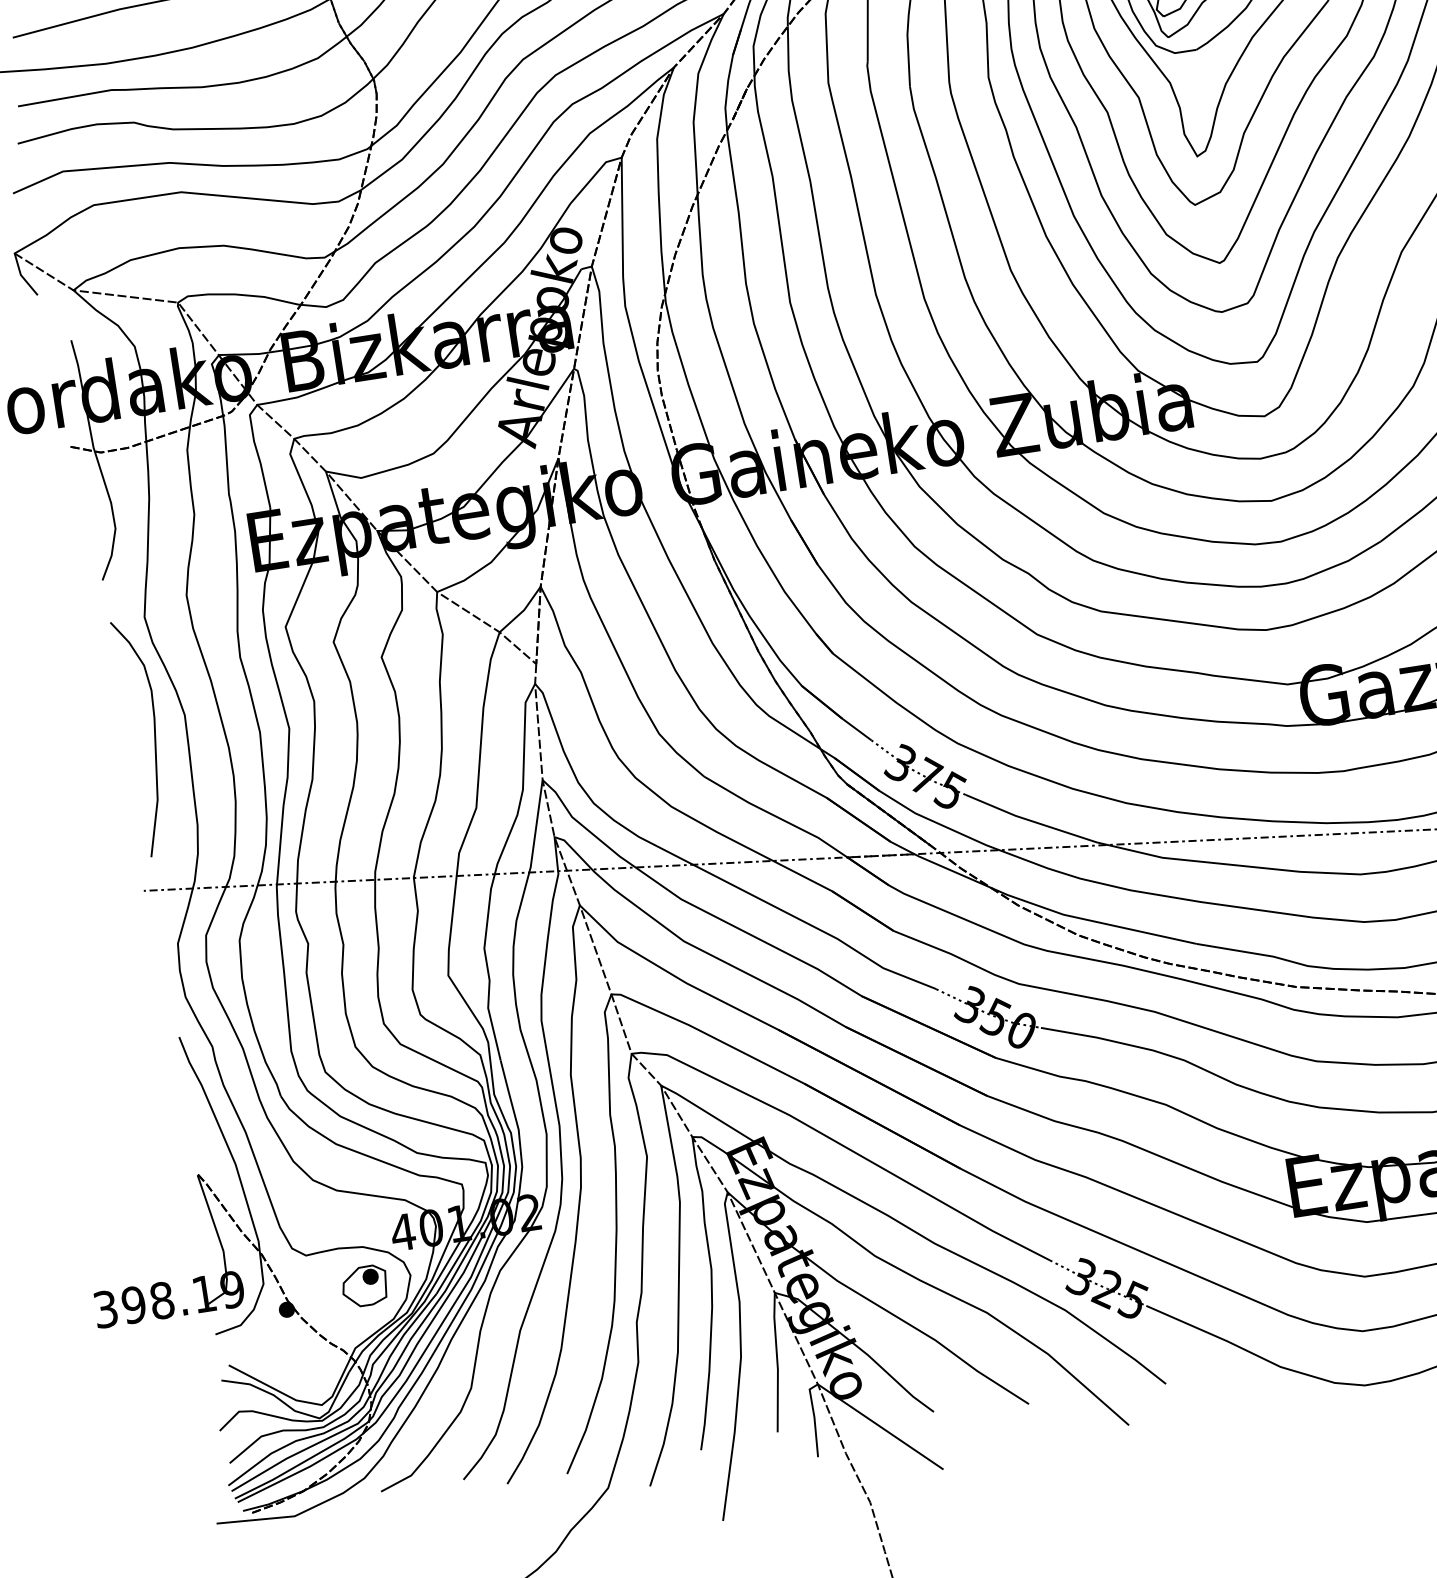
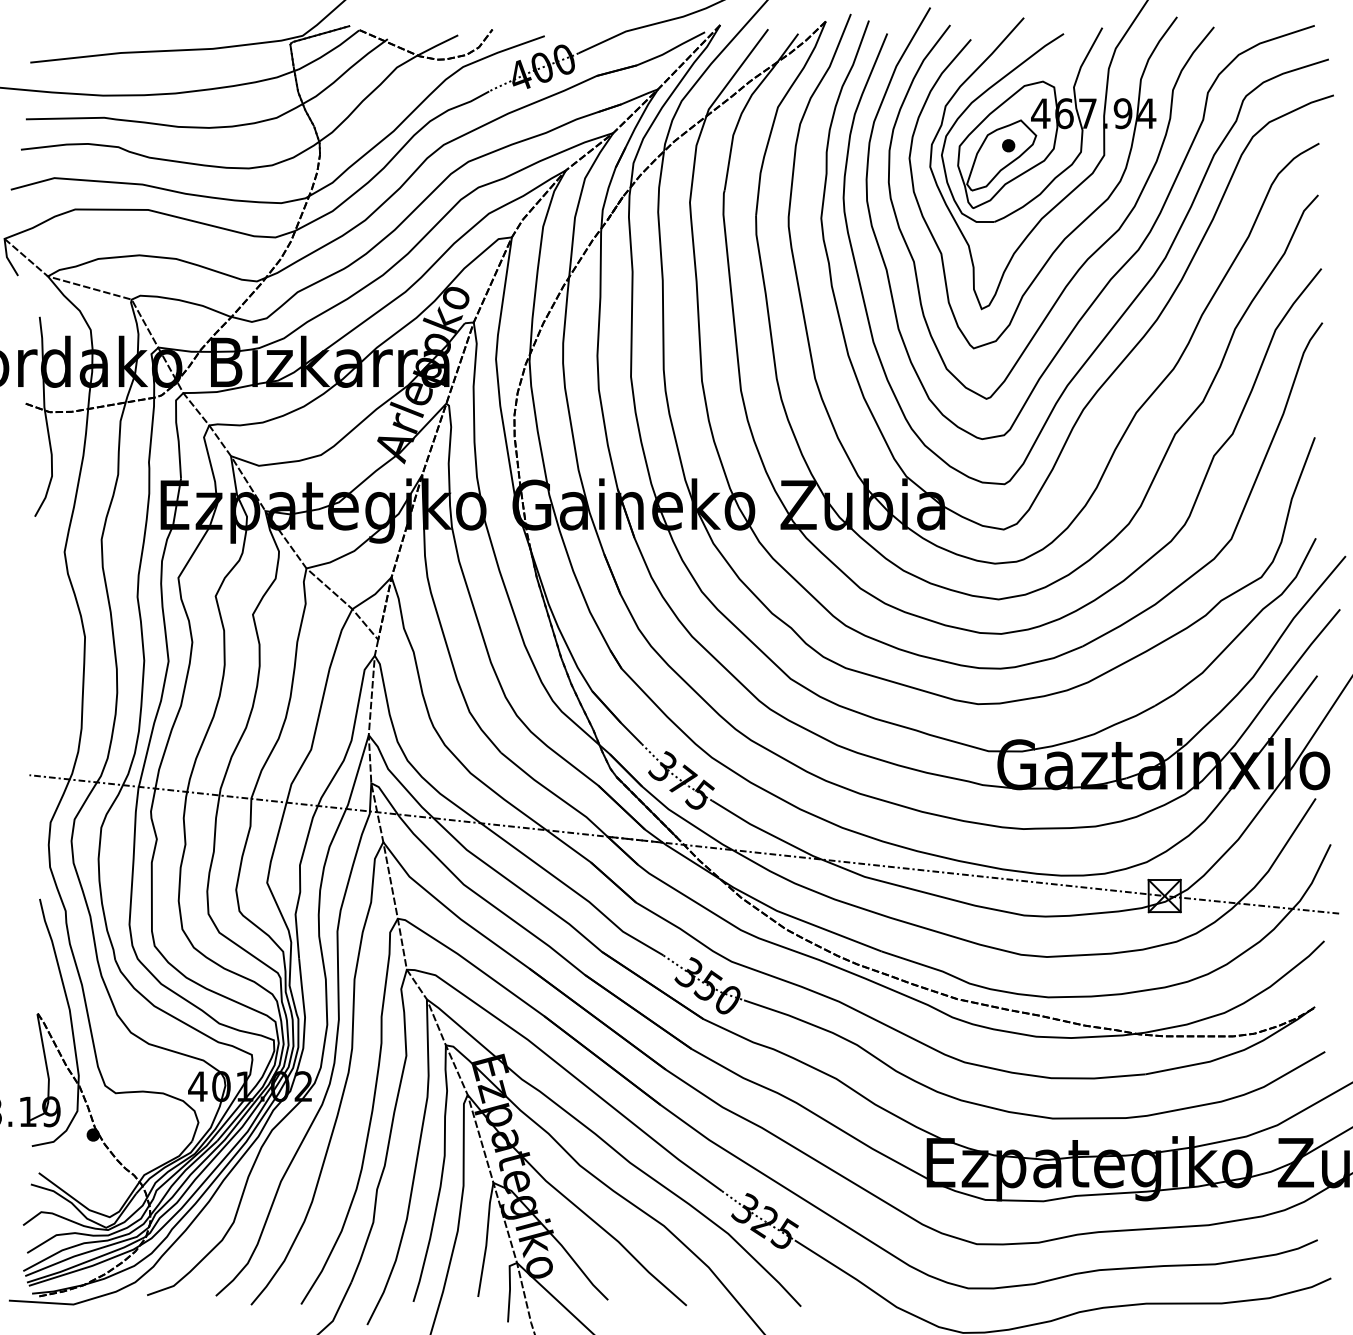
curve: (154, 735) -> (57, 649), removed
part: (364, 1286) -> (159, 1125), removed

